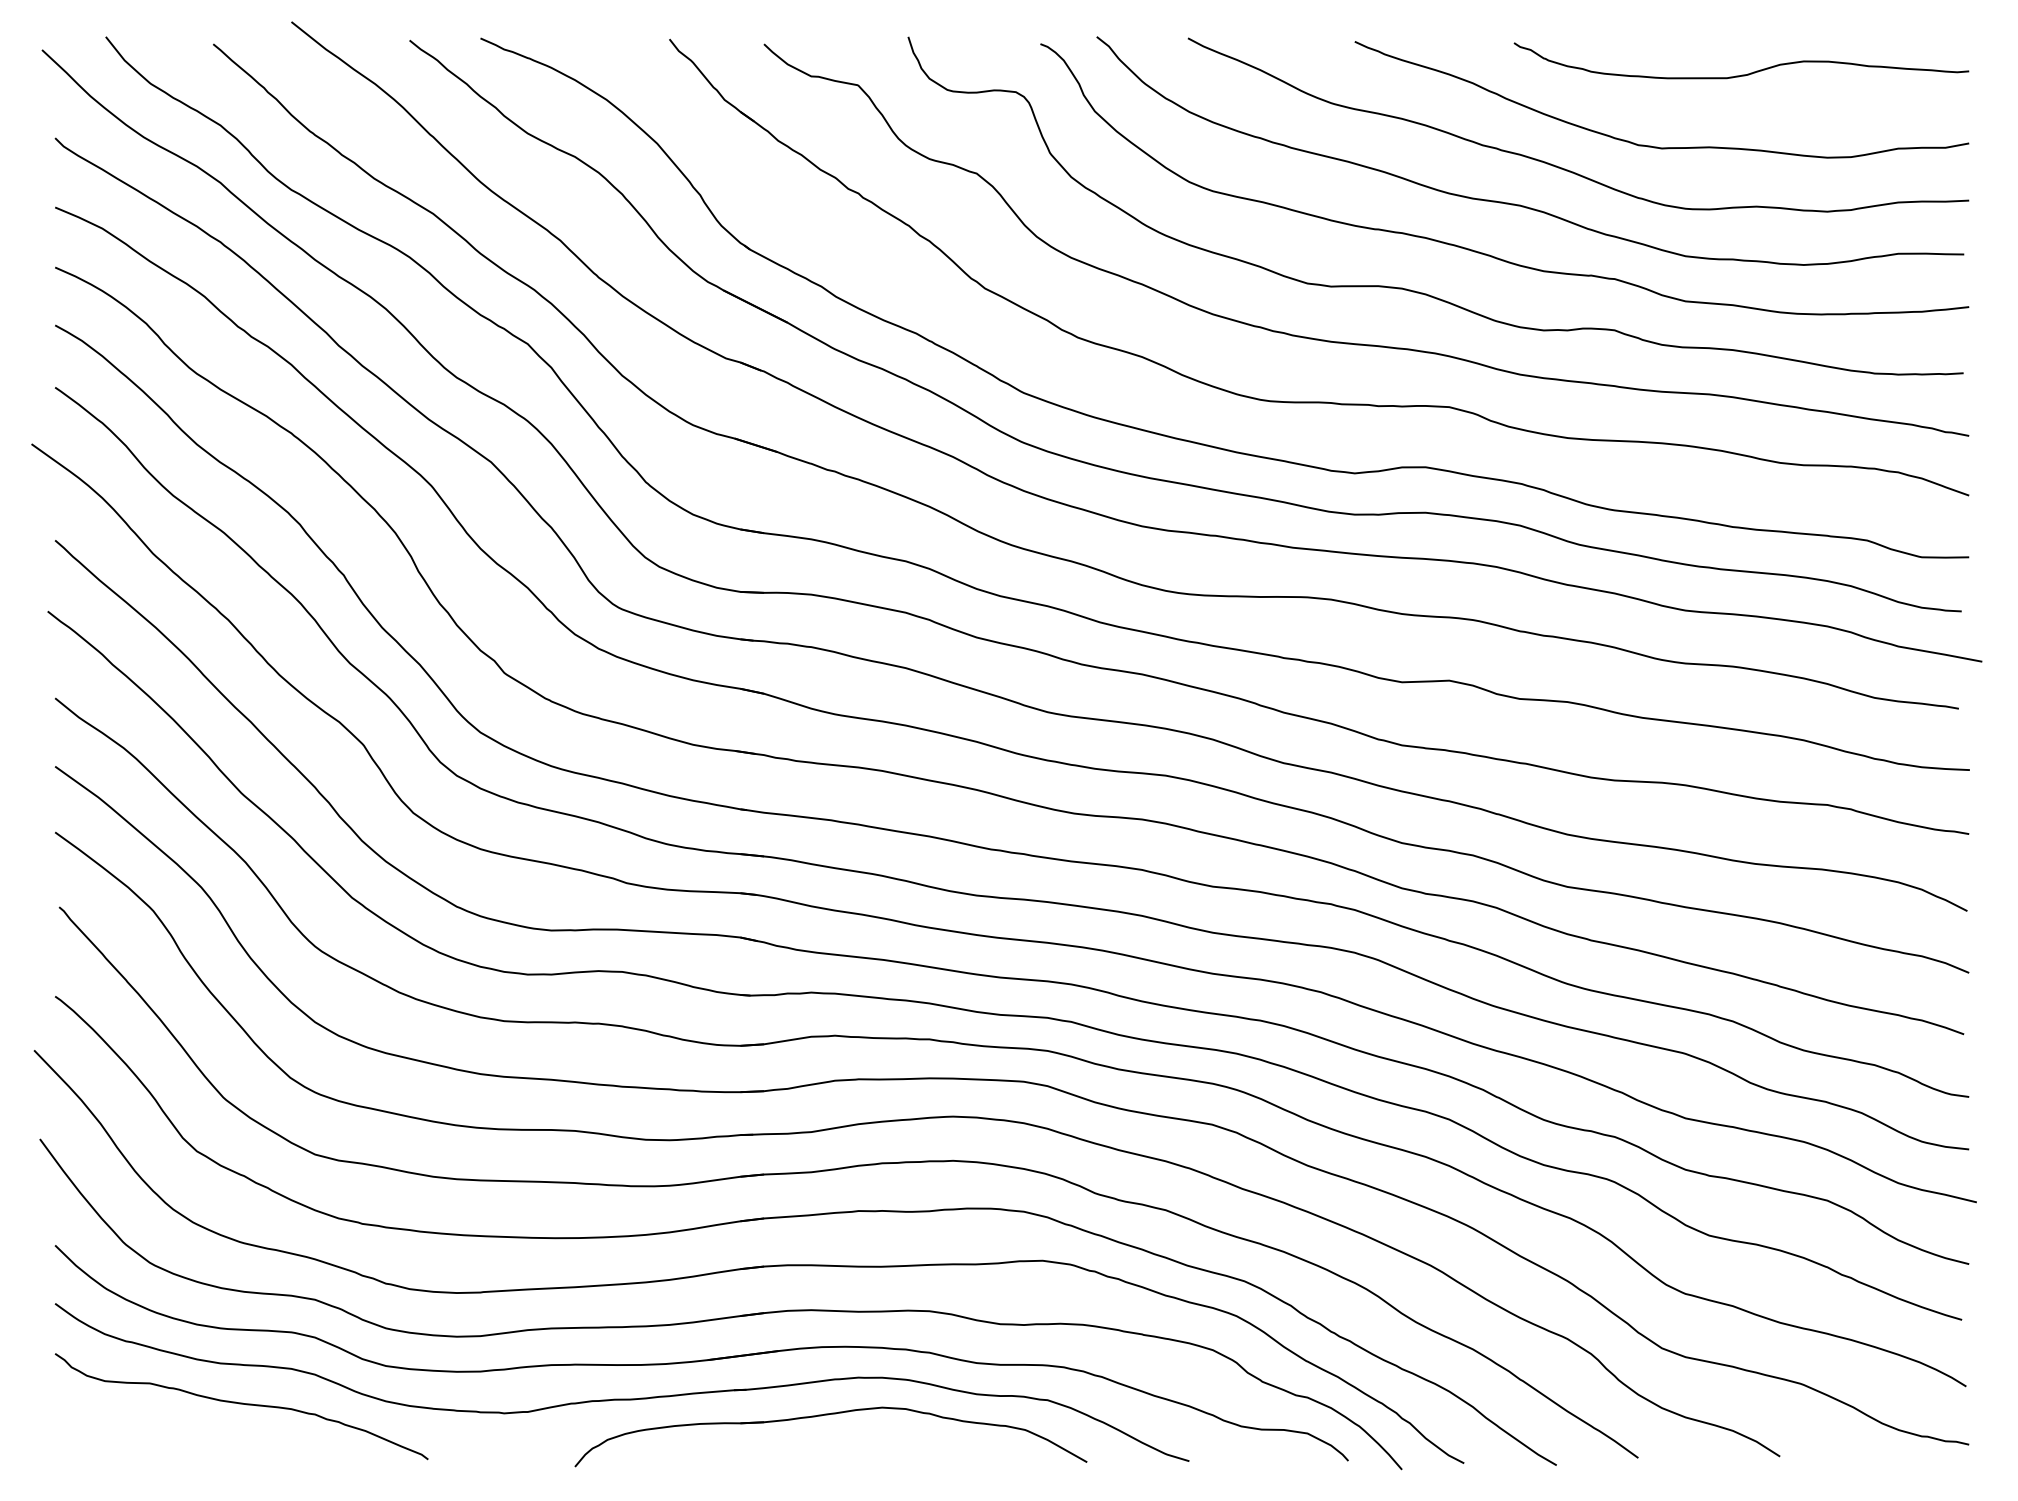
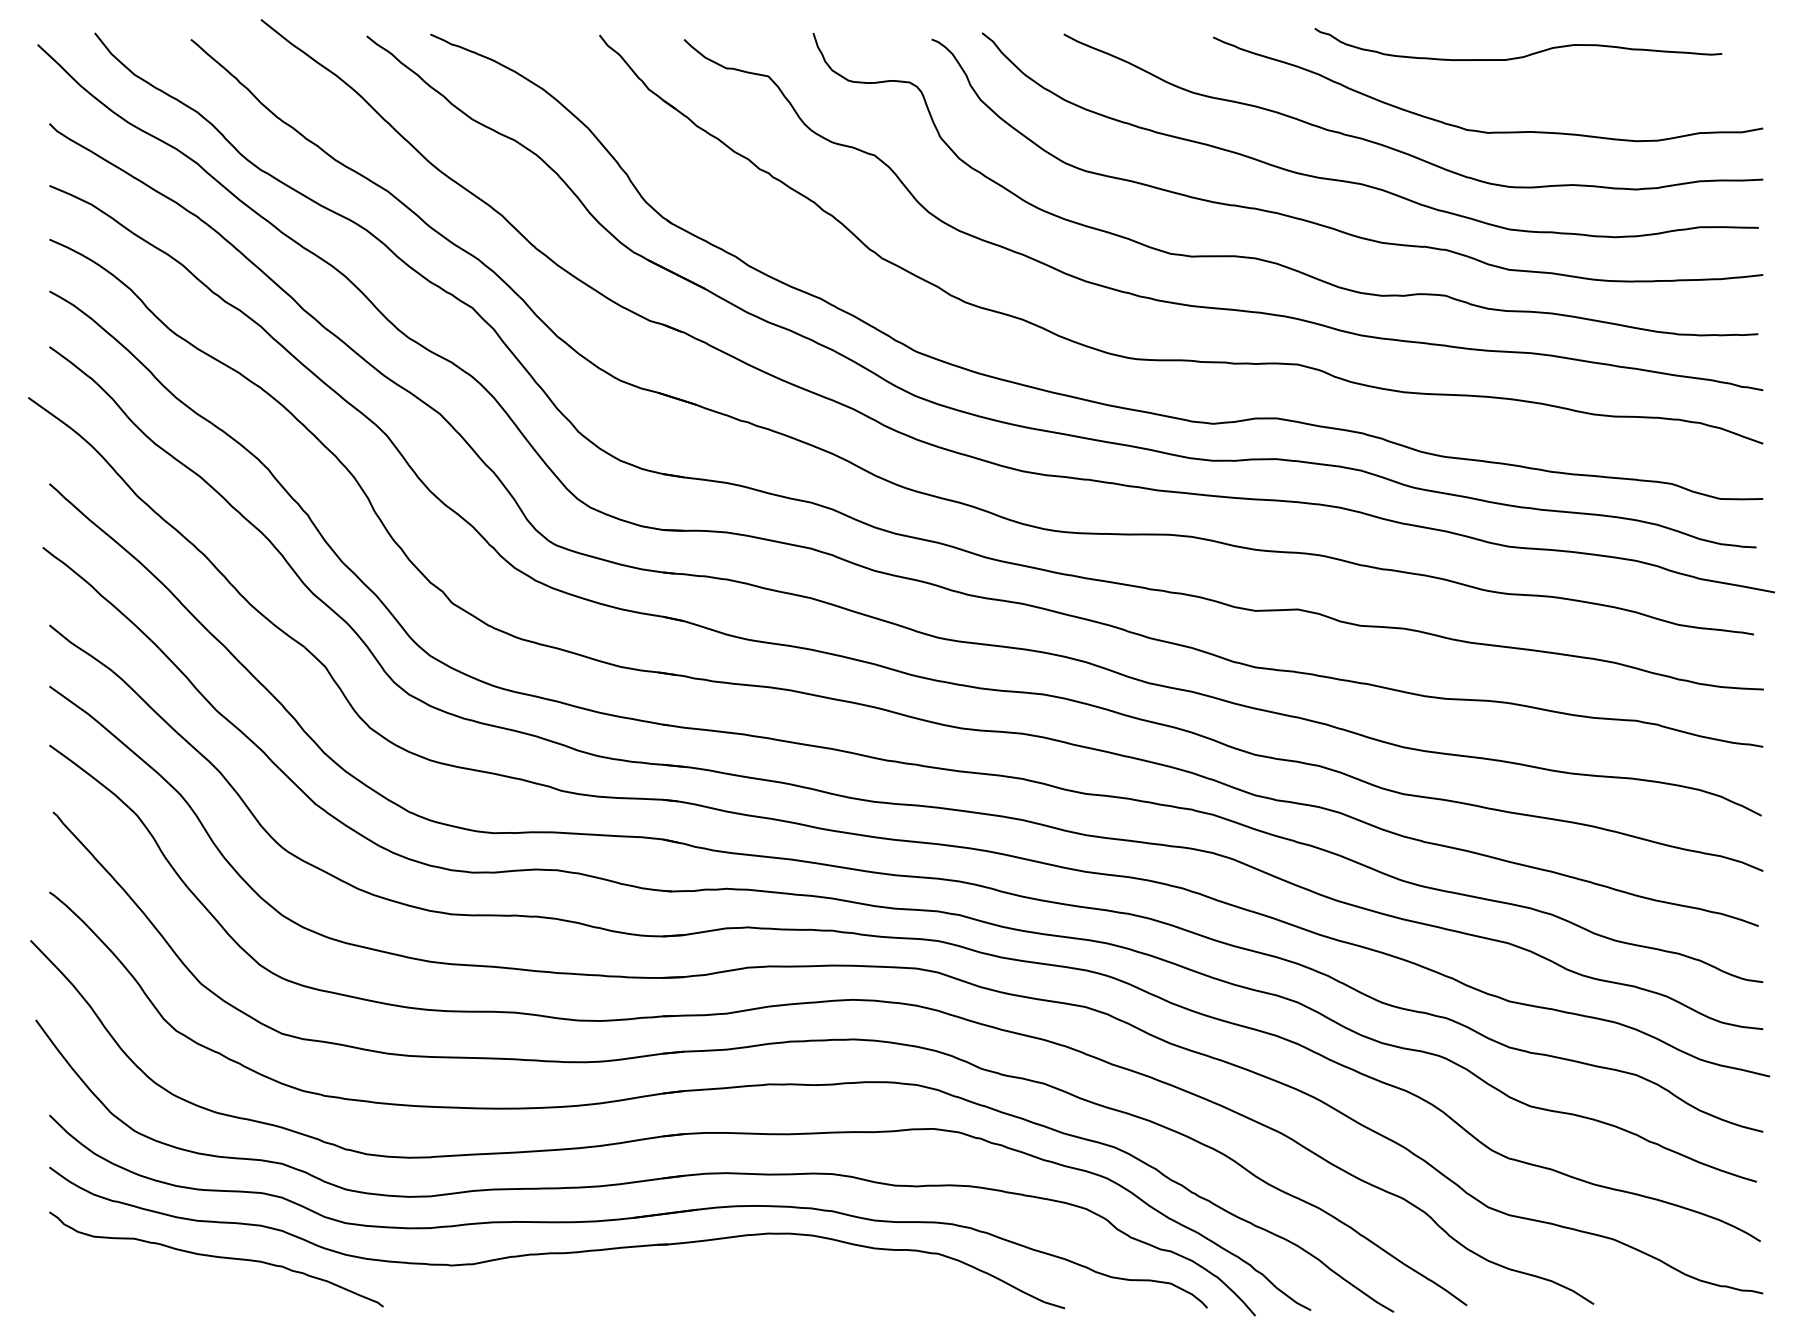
curve: (1742, 74) -> (1519, 56), moved
part: (829, 1415) -> (742, 1267), removed

